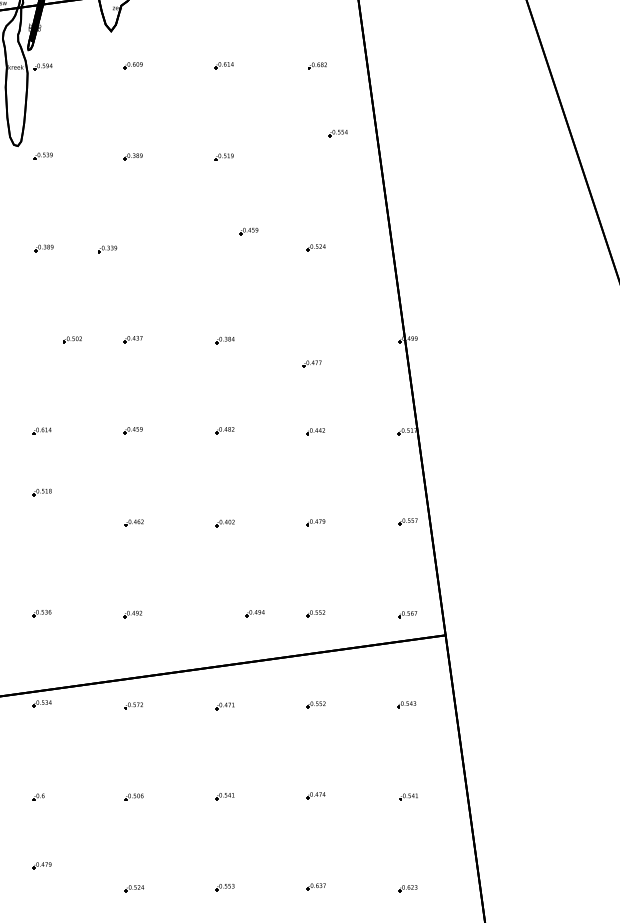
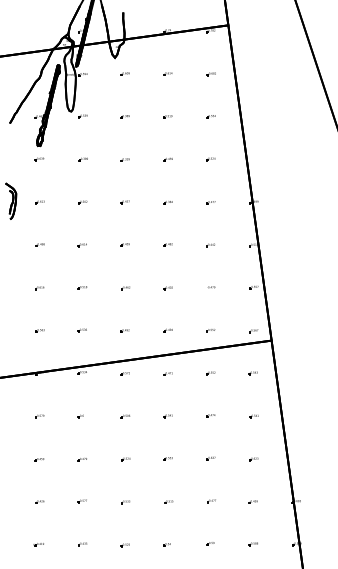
part: (336, 133) -> (210, 116), moved
part: (246, 231) -> (167, 159), moved
part: (105, 248) -> (124, 159), moved
part: (71, 340) -> (82, 202), moved
part: (310, 363) -> (210, 202), moved
part: (41, 491) -> (82, 287), moved
part: (253, 613) -> (167, 330), moved
part: (39, 865) -> (81, 459), moved

